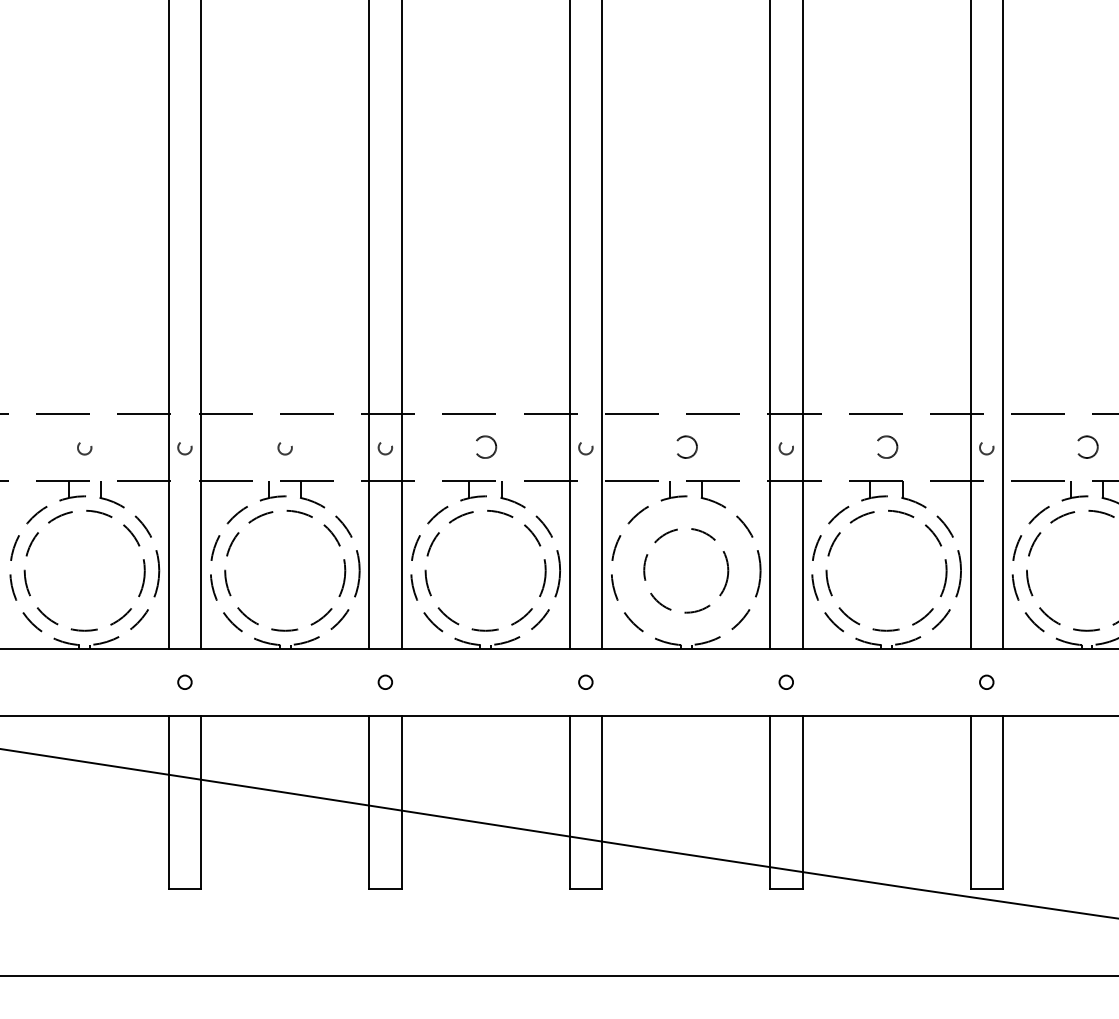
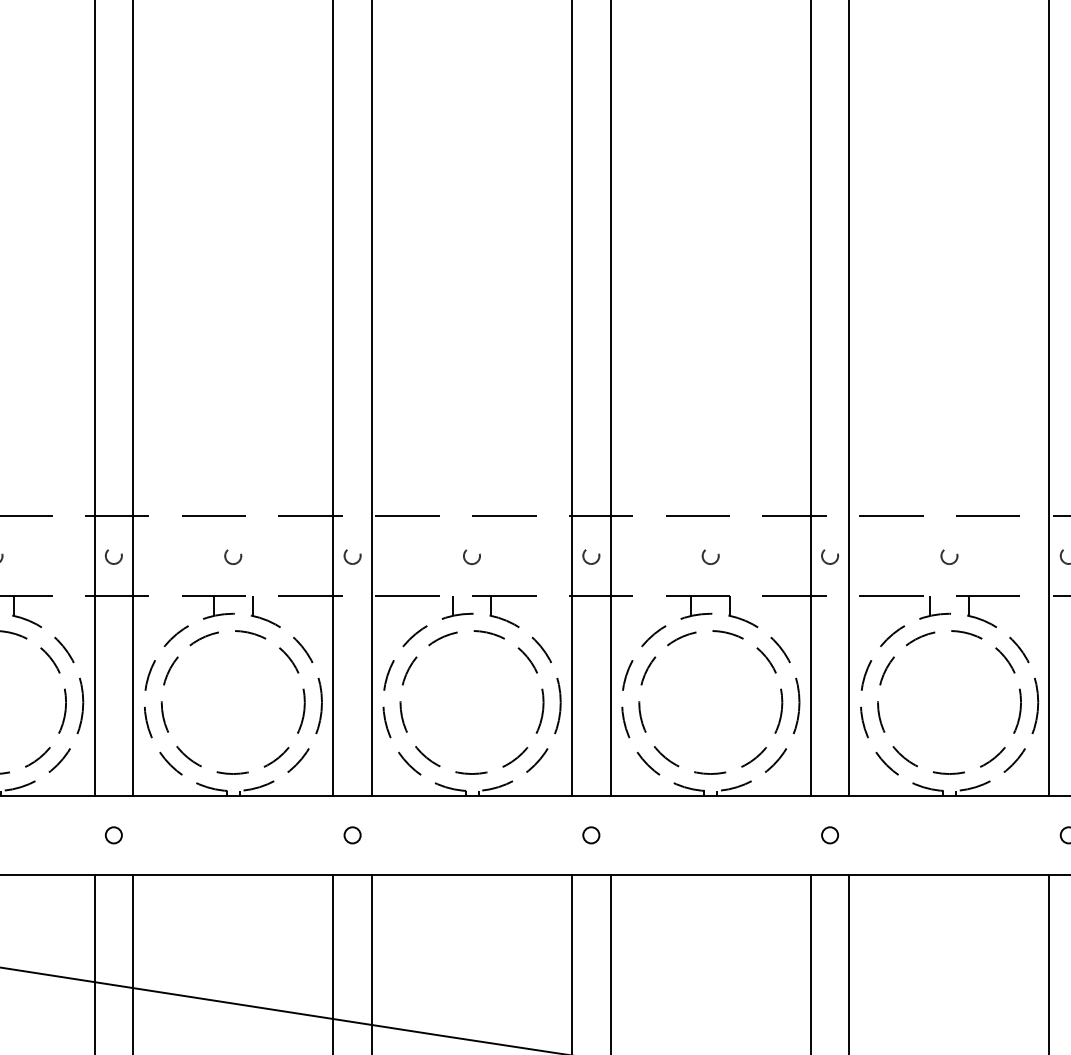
circle: (485, 448) -> (233, 556), size x0.62
circle: (685, 448) -> (471, 556), size x0.62
circle: (886, 448) -> (710, 556), size x0.62
circle: (1086, 448) -> (948, 556), size x0.62
circle: (686, 570) -> (472, 702), size x1.43

